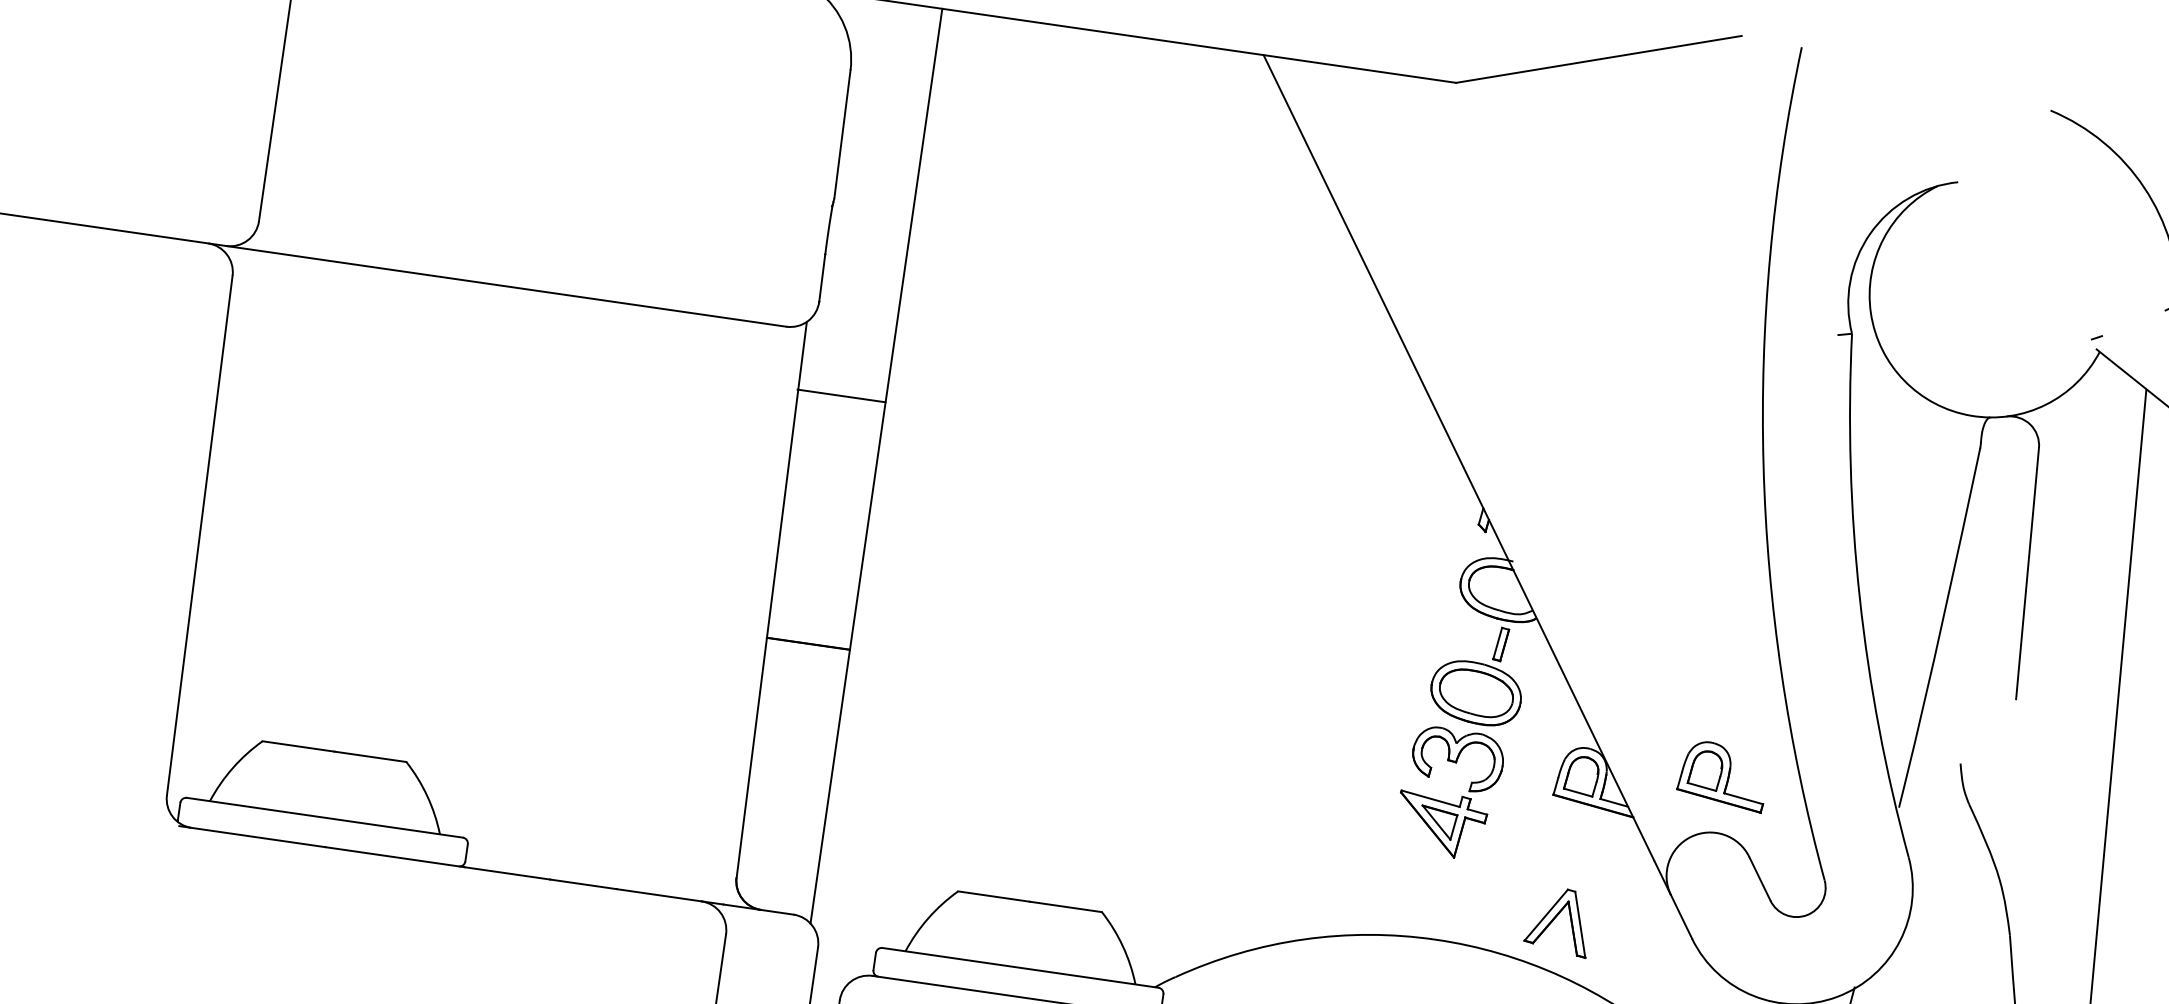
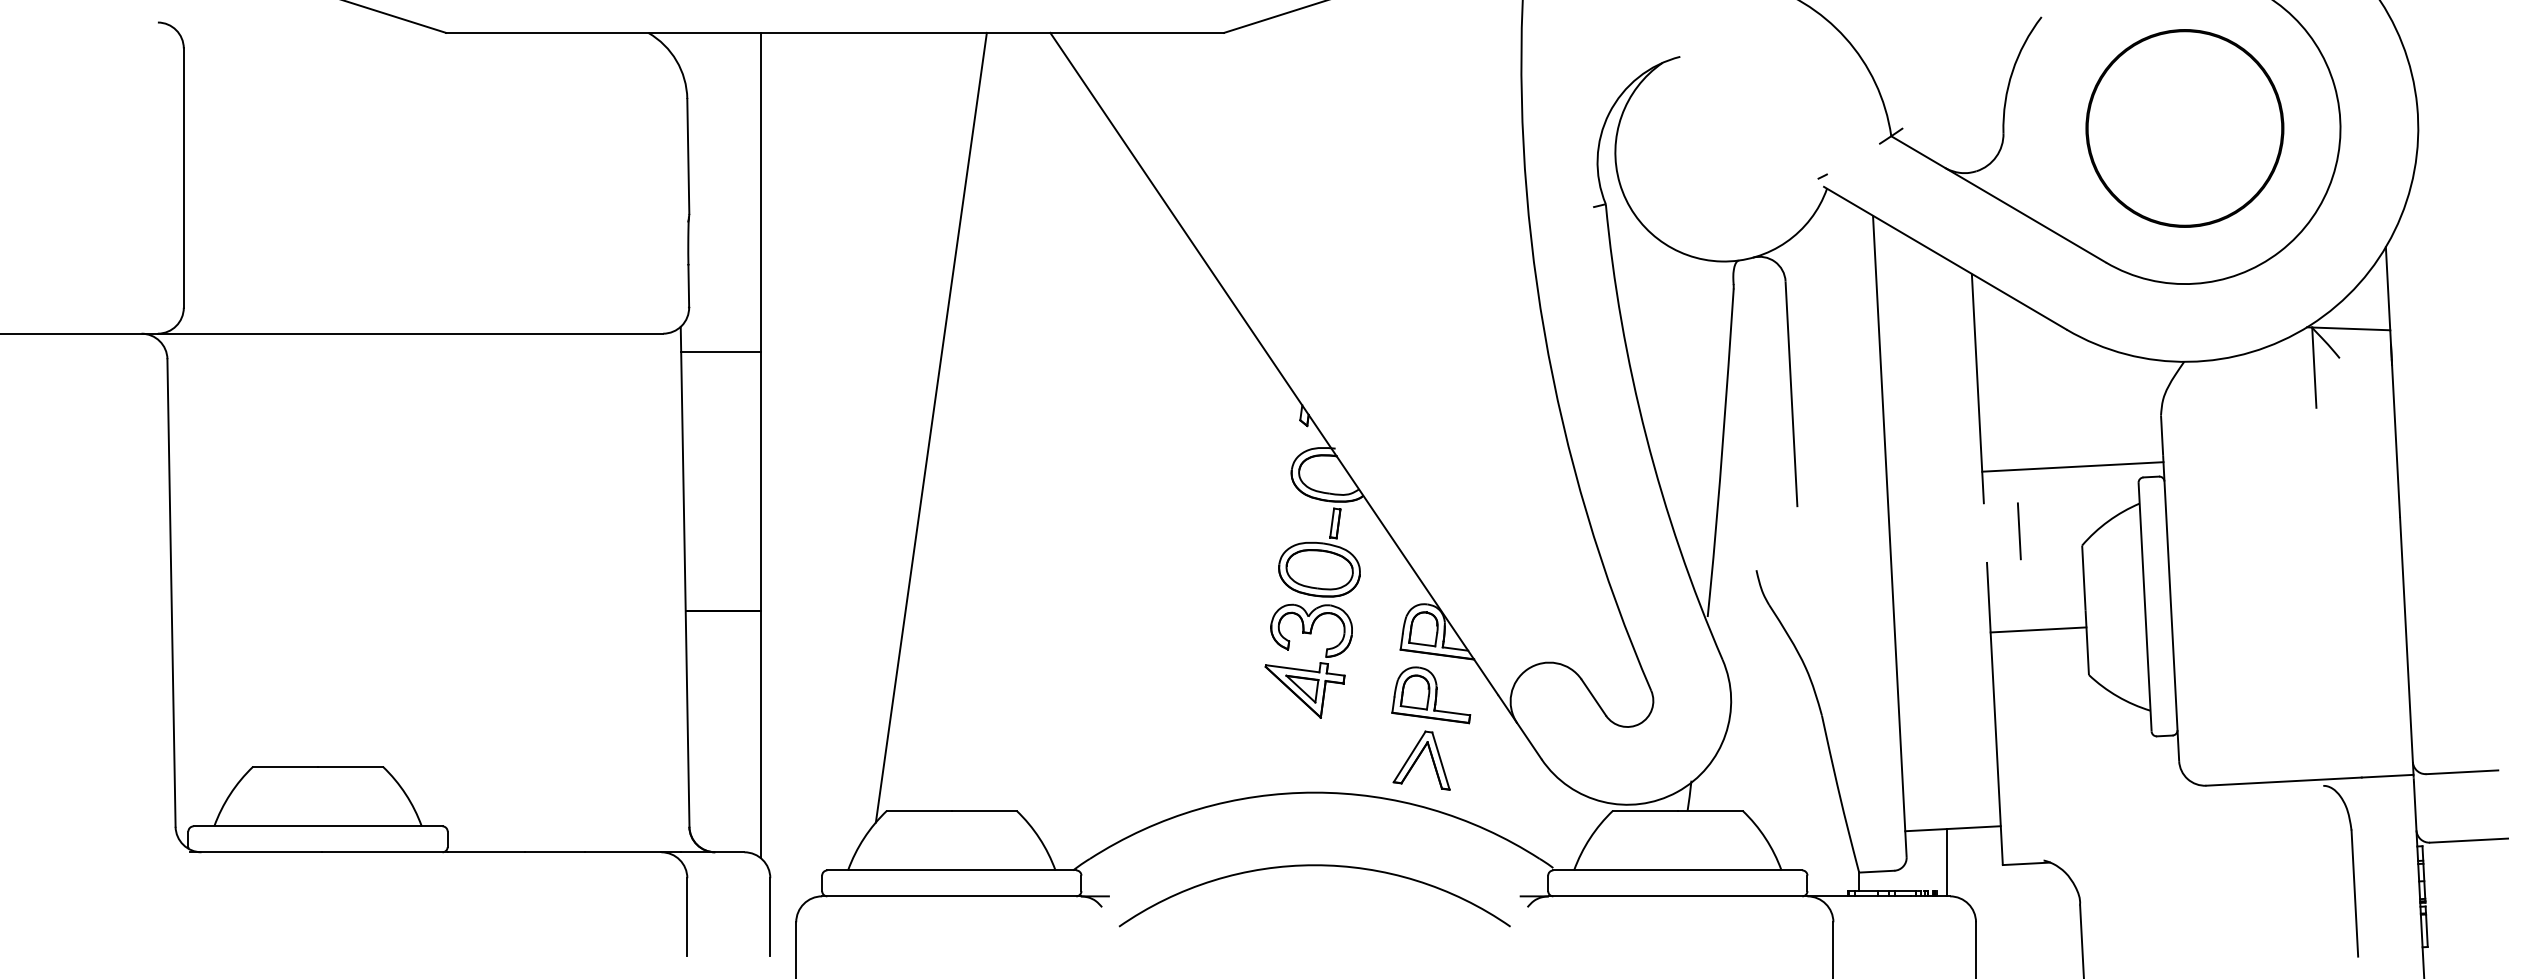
line: (841, 395) -> (720, 351), moved
line: (1067, 473) -> (930, 427), added
part: (1723, 776) -> (1431, 695), moved

